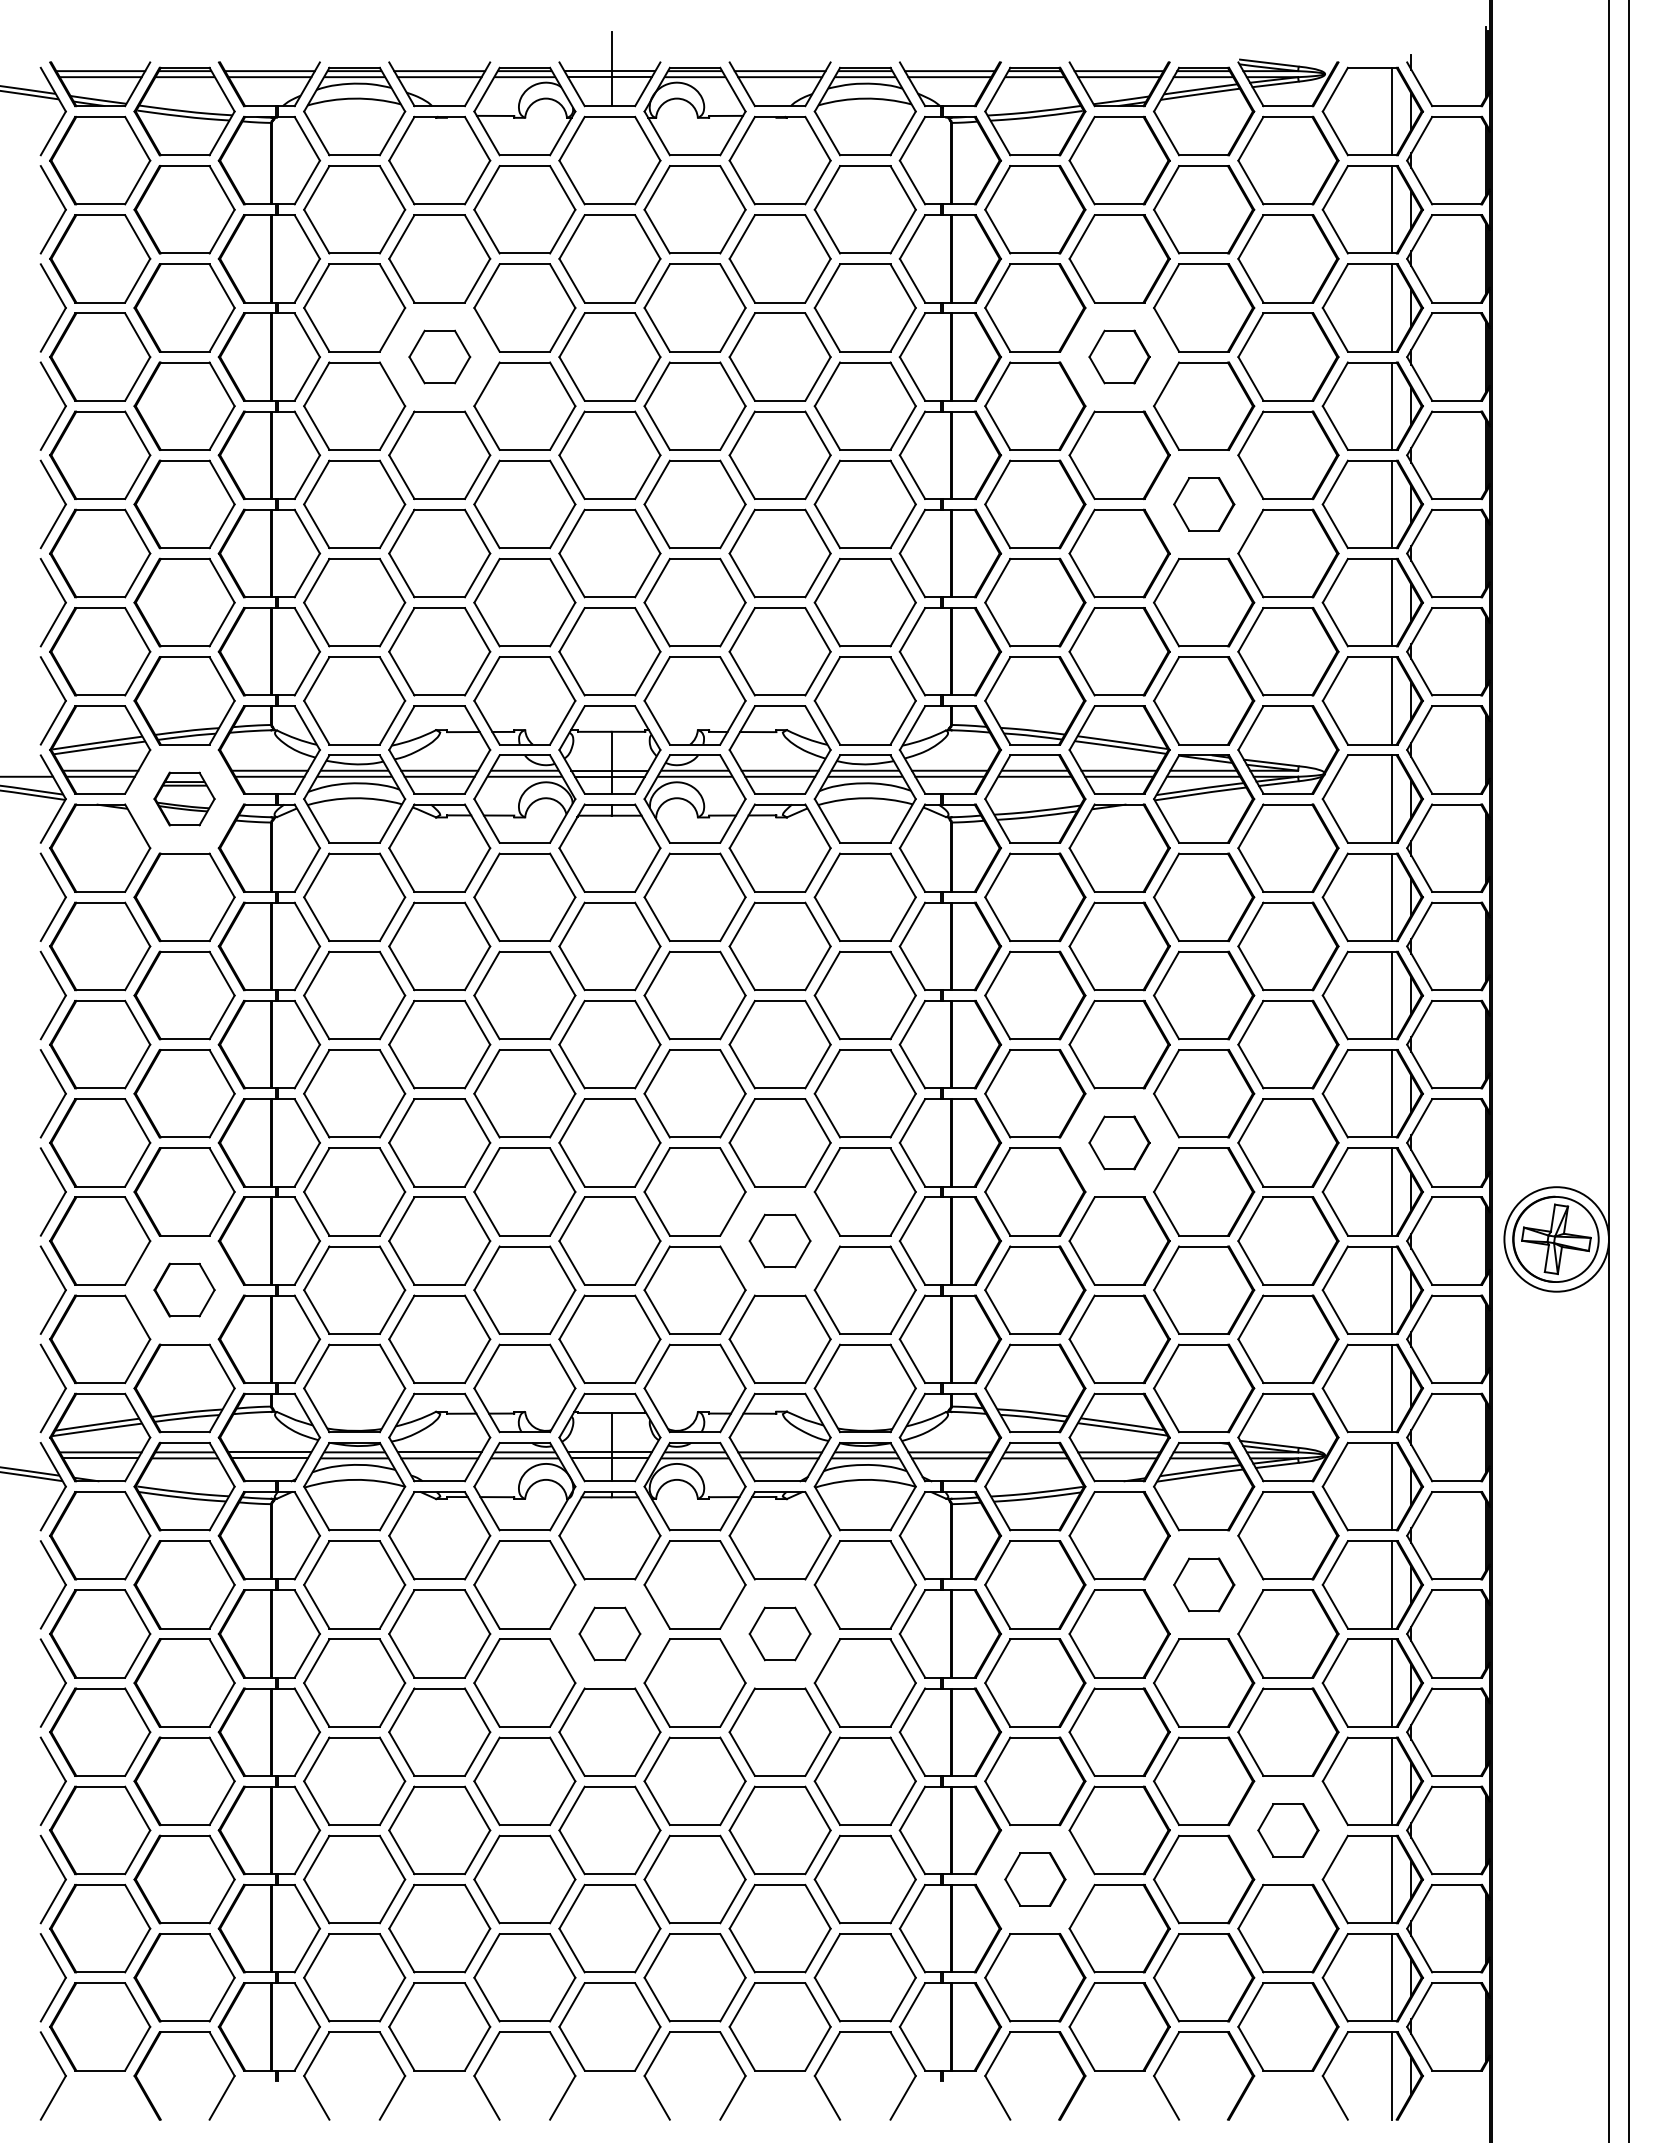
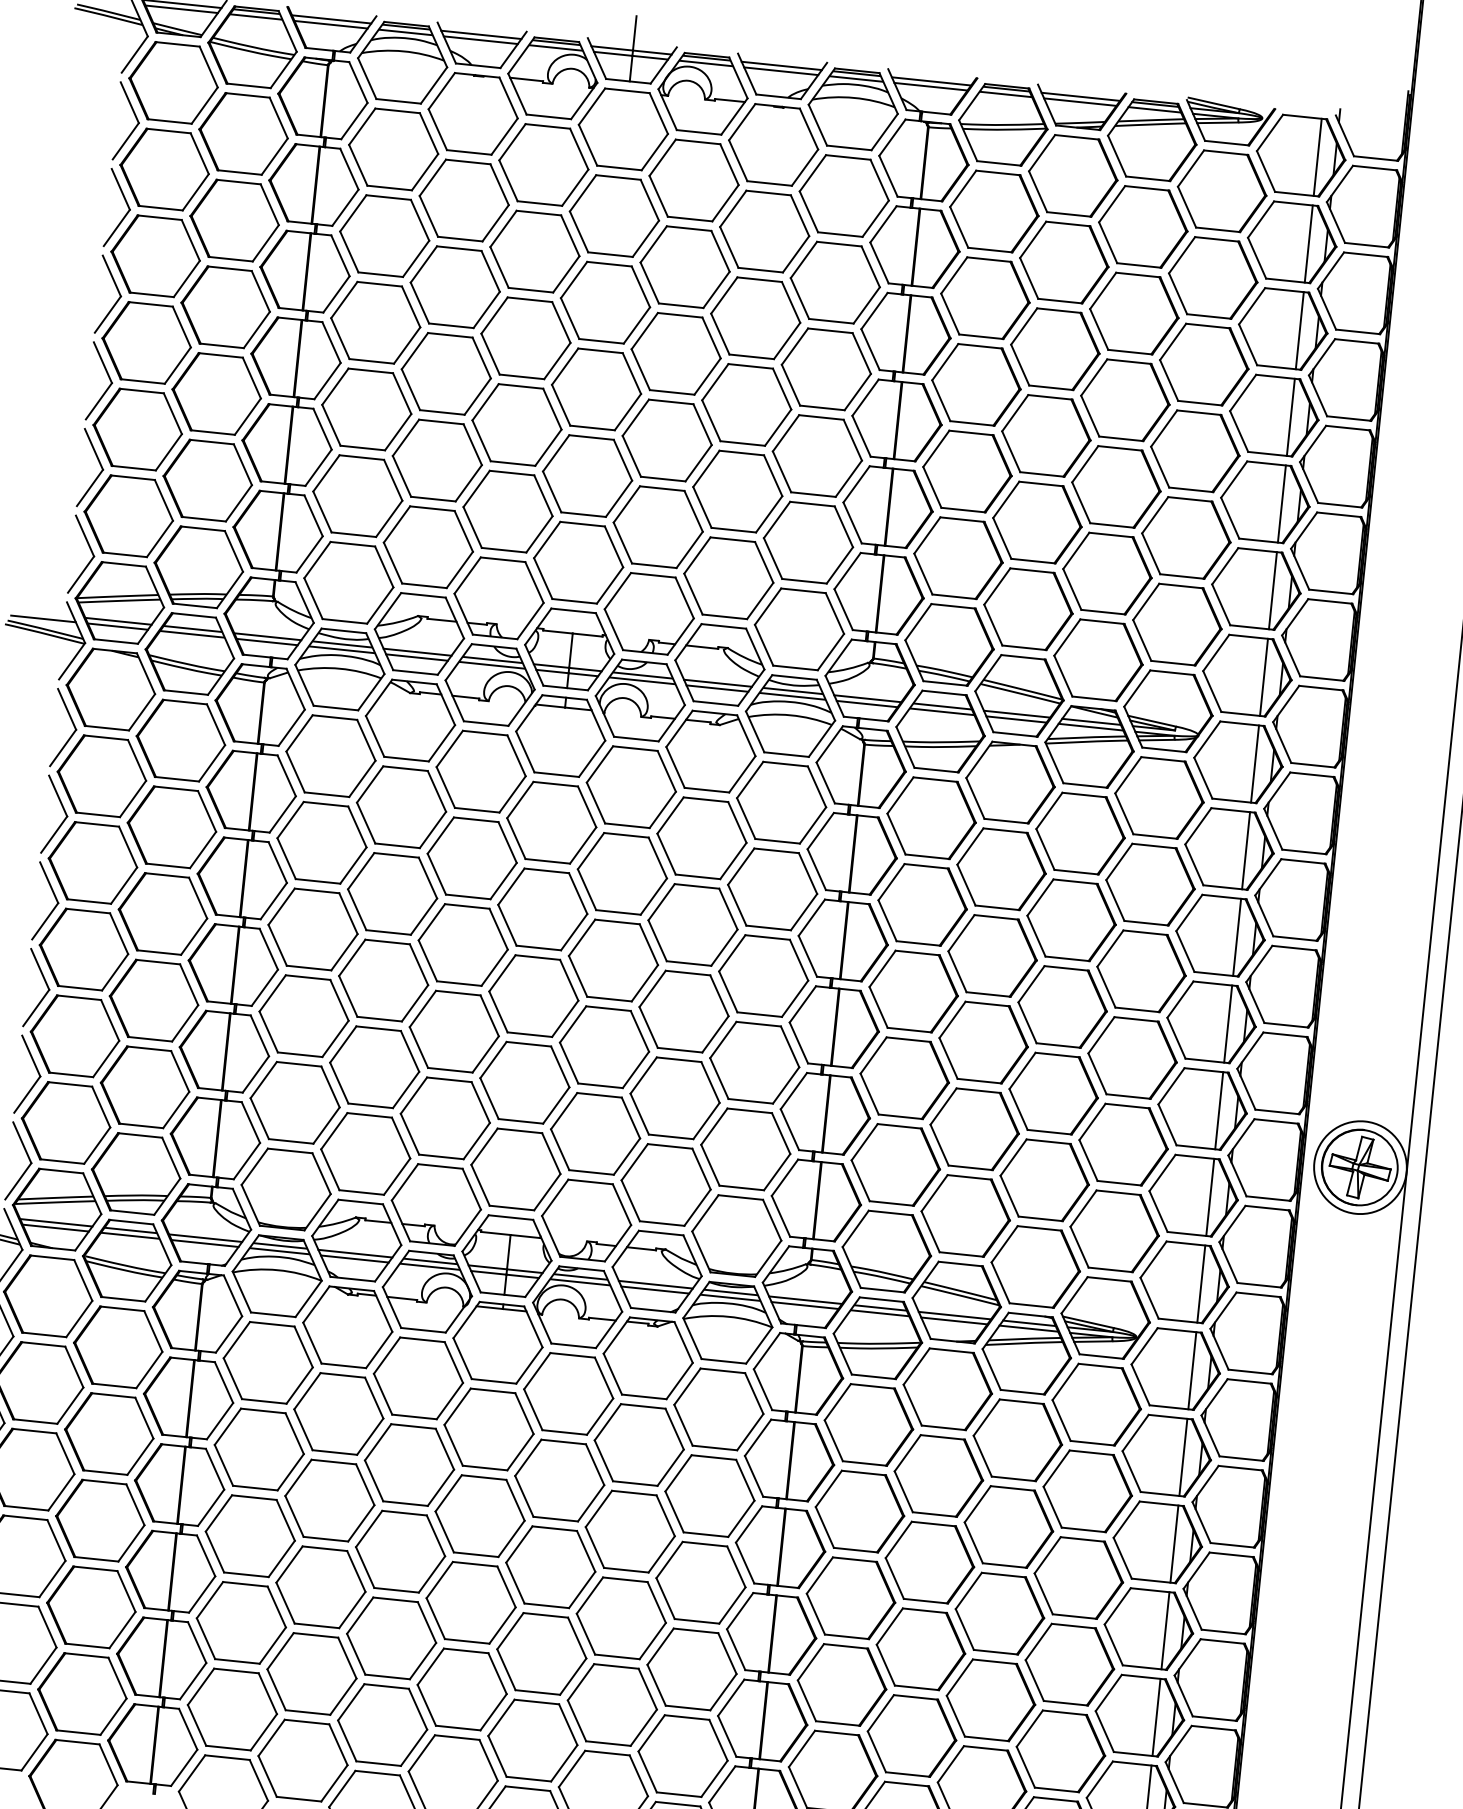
part: (439, 356) -> (455, 286), size x1.67
part: (1119, 356) -> (1055, 348), size x1.67
part: (1204, 504) -> (1116, 487), size x1.67
part: (184, 798) -> (189, 653), size x1.67
part: (1119, 1142) -> (983, 1042), size x1.67
part: (779, 1240) -> (674, 1097), size x1.67
part: (184, 1289) -> (145, 1086), size x1.67
part: (1204, 1584) -> (1018, 1440), size x1.67
part: (609, 1633) -> (488, 1428), size x1.67
part: (779, 1633) -> (638, 1444), size x1.67
part: (1288, 1830) -> (1069, 1664), size x1.67
part: (1035, 1879) -> (842, 1684), size x1.67

